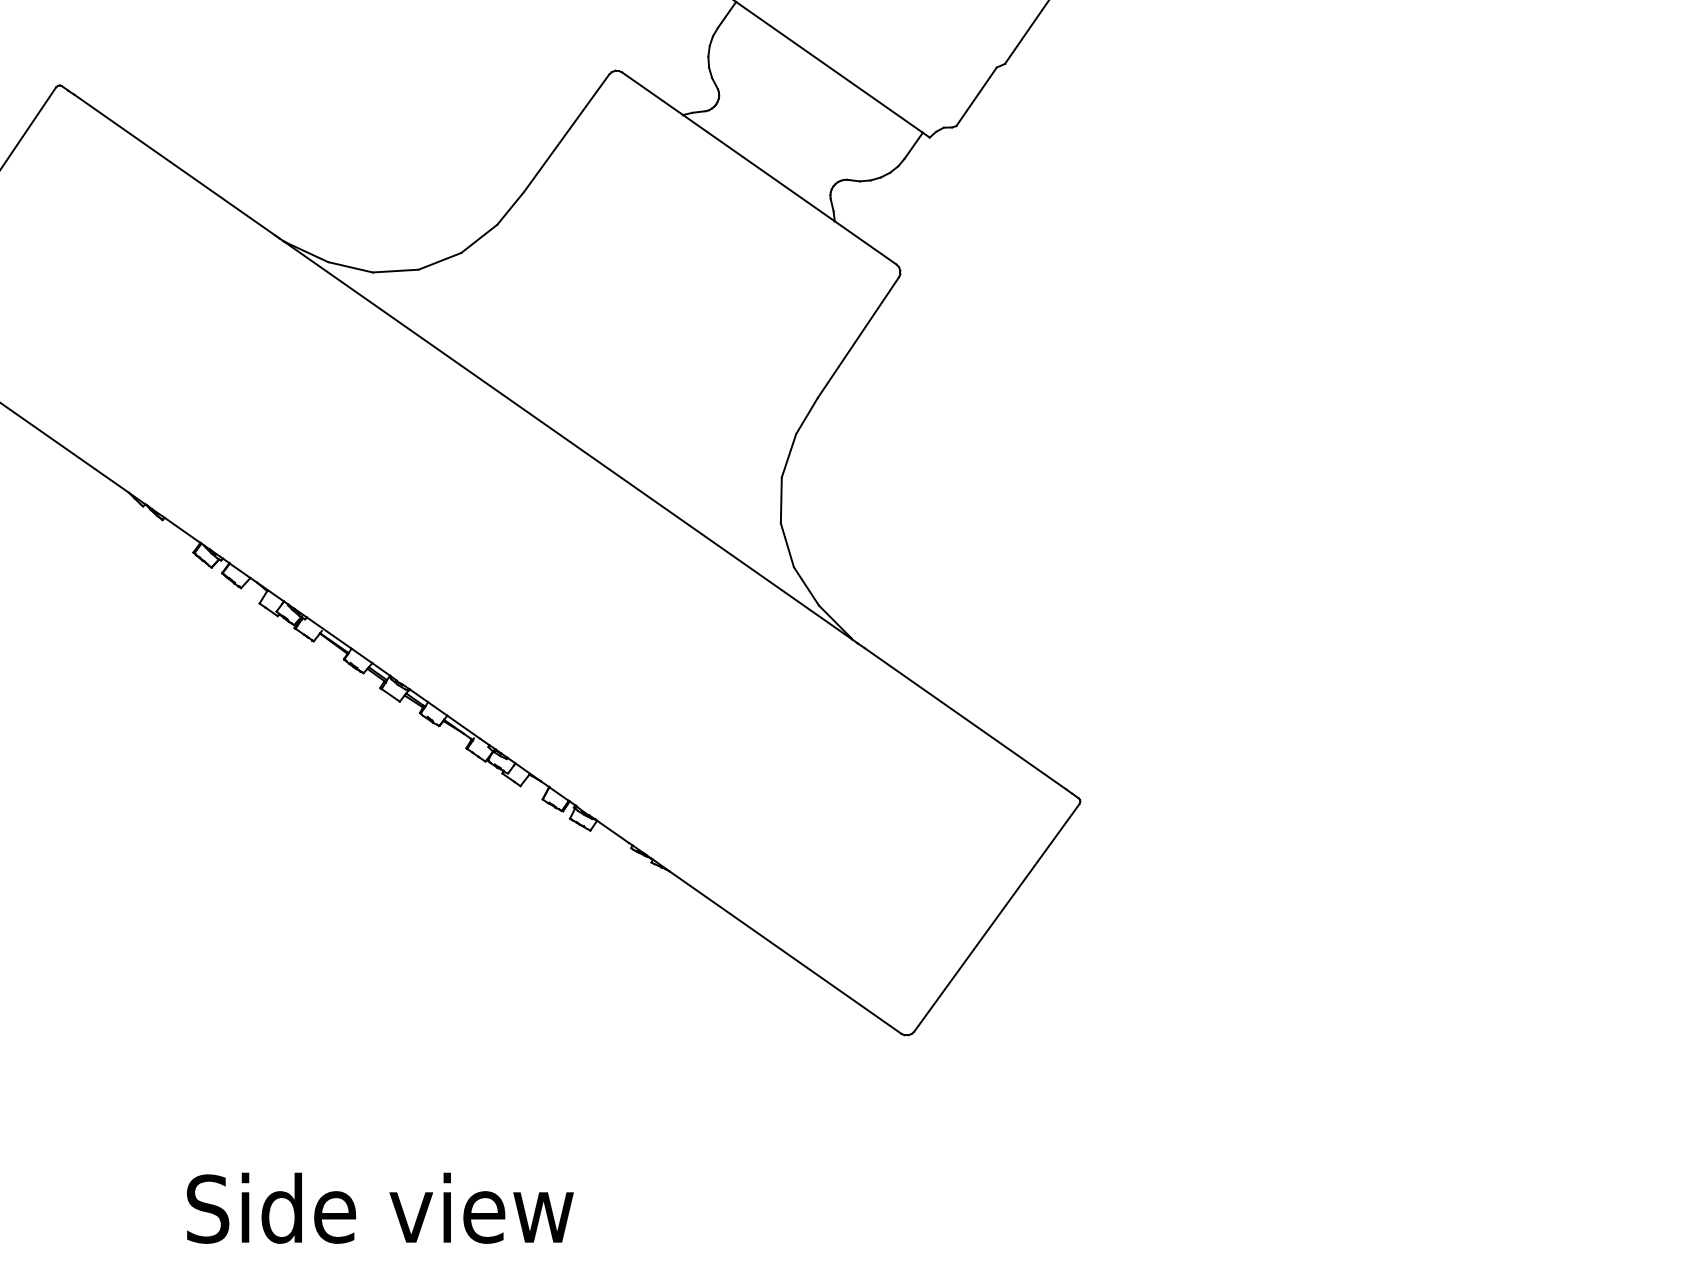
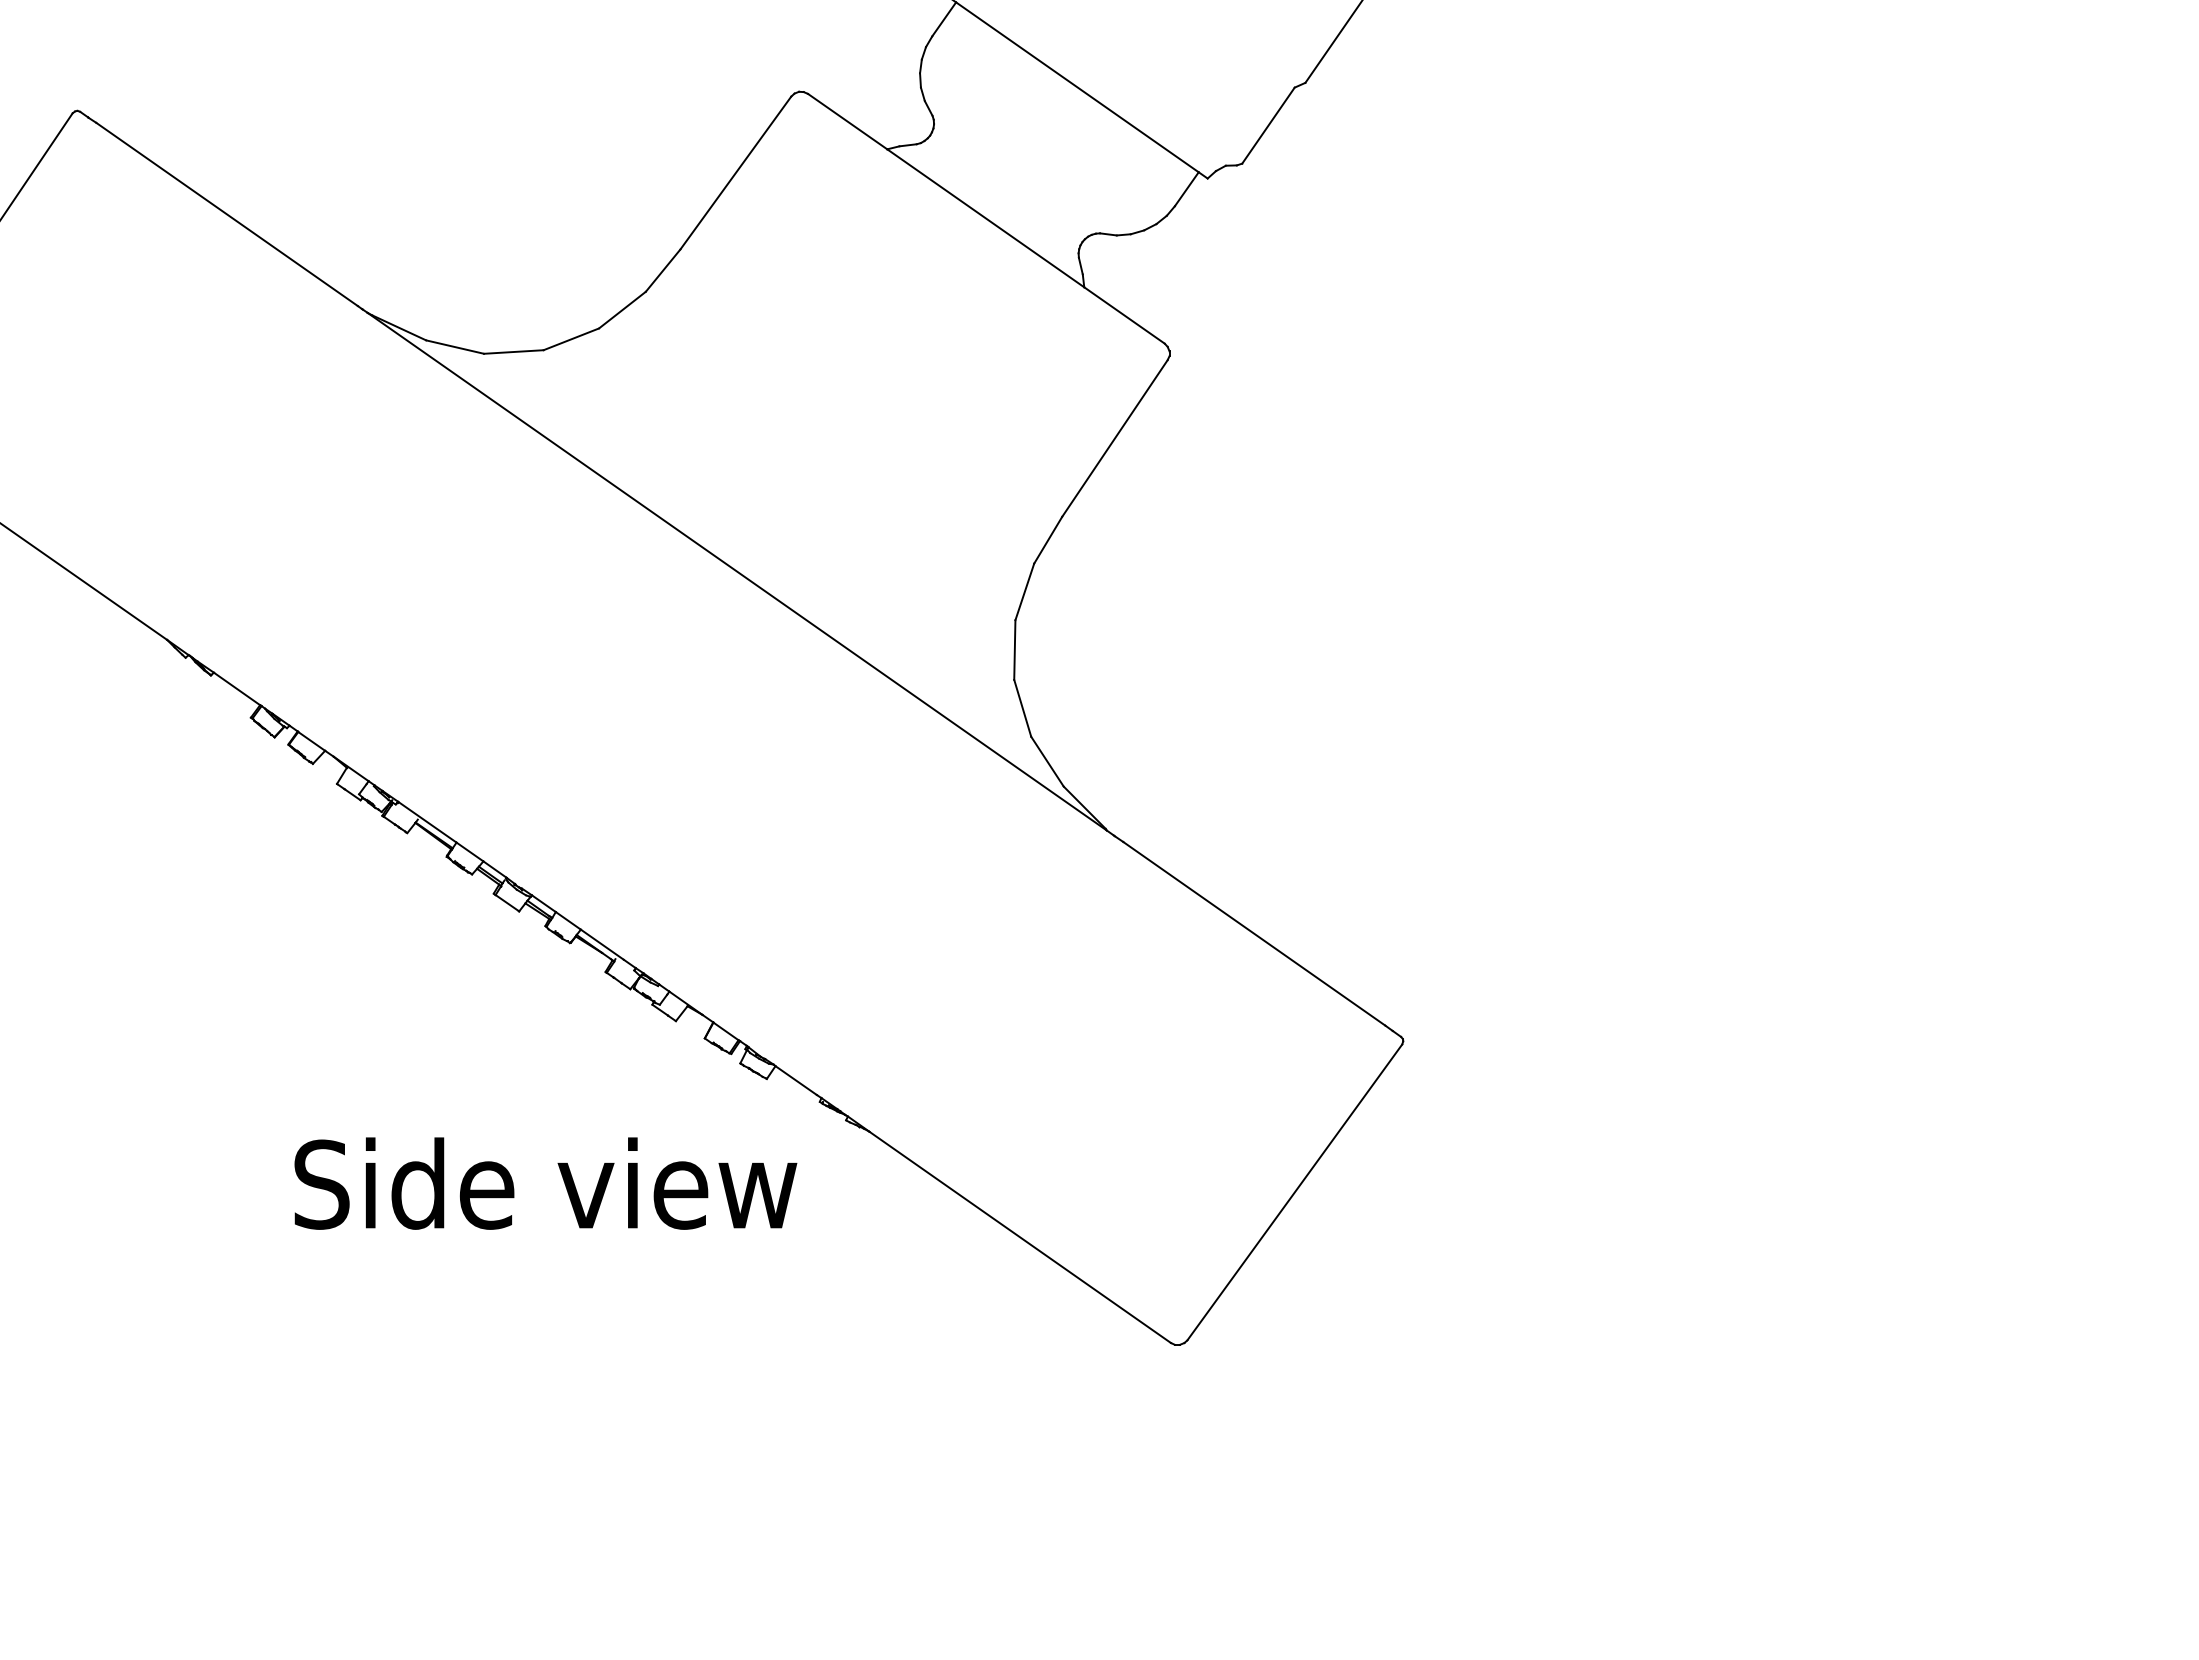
text: (380, 1208) -> (545, 1183), moved

